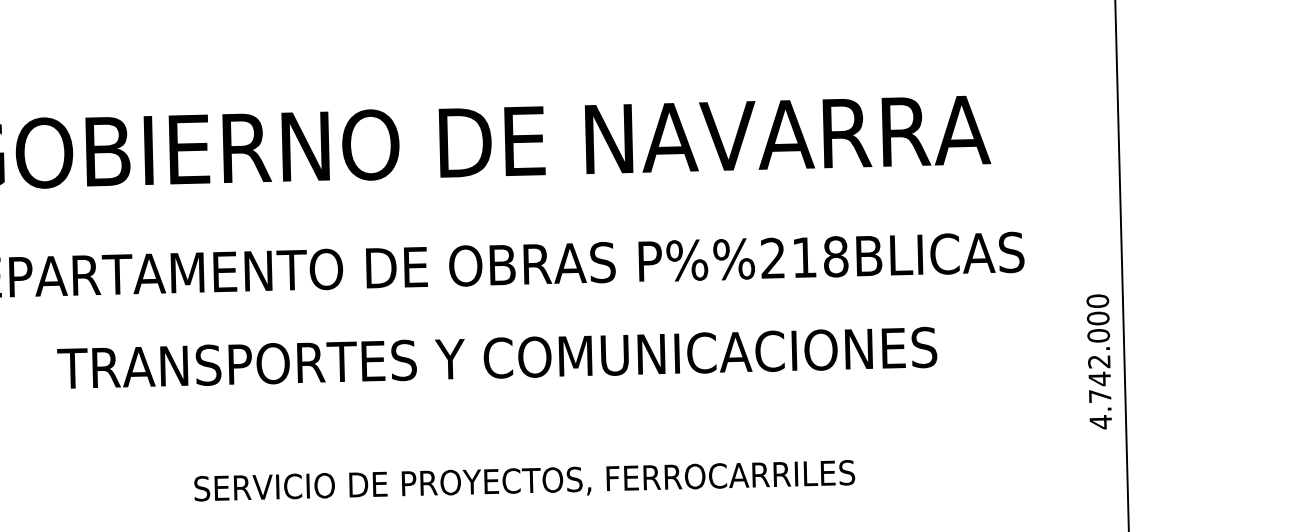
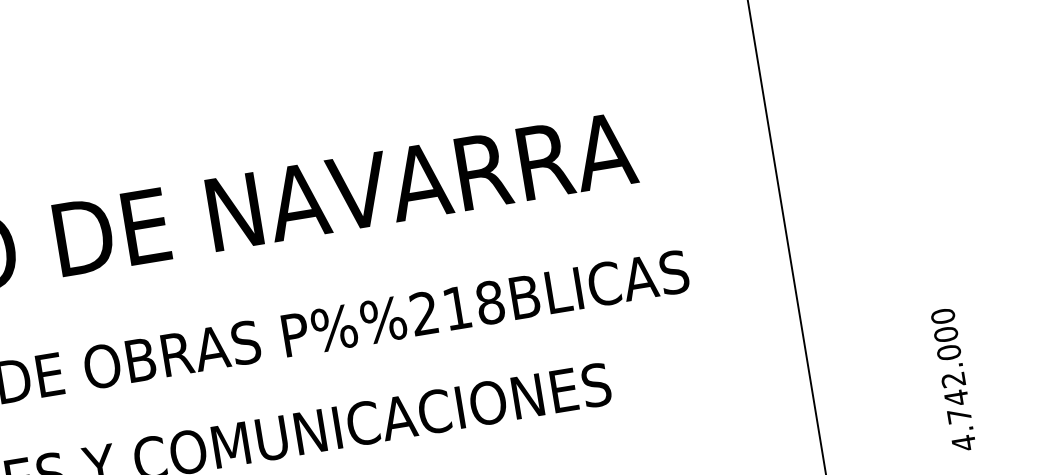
text: (1098, 361) -> (952, 379), moved

